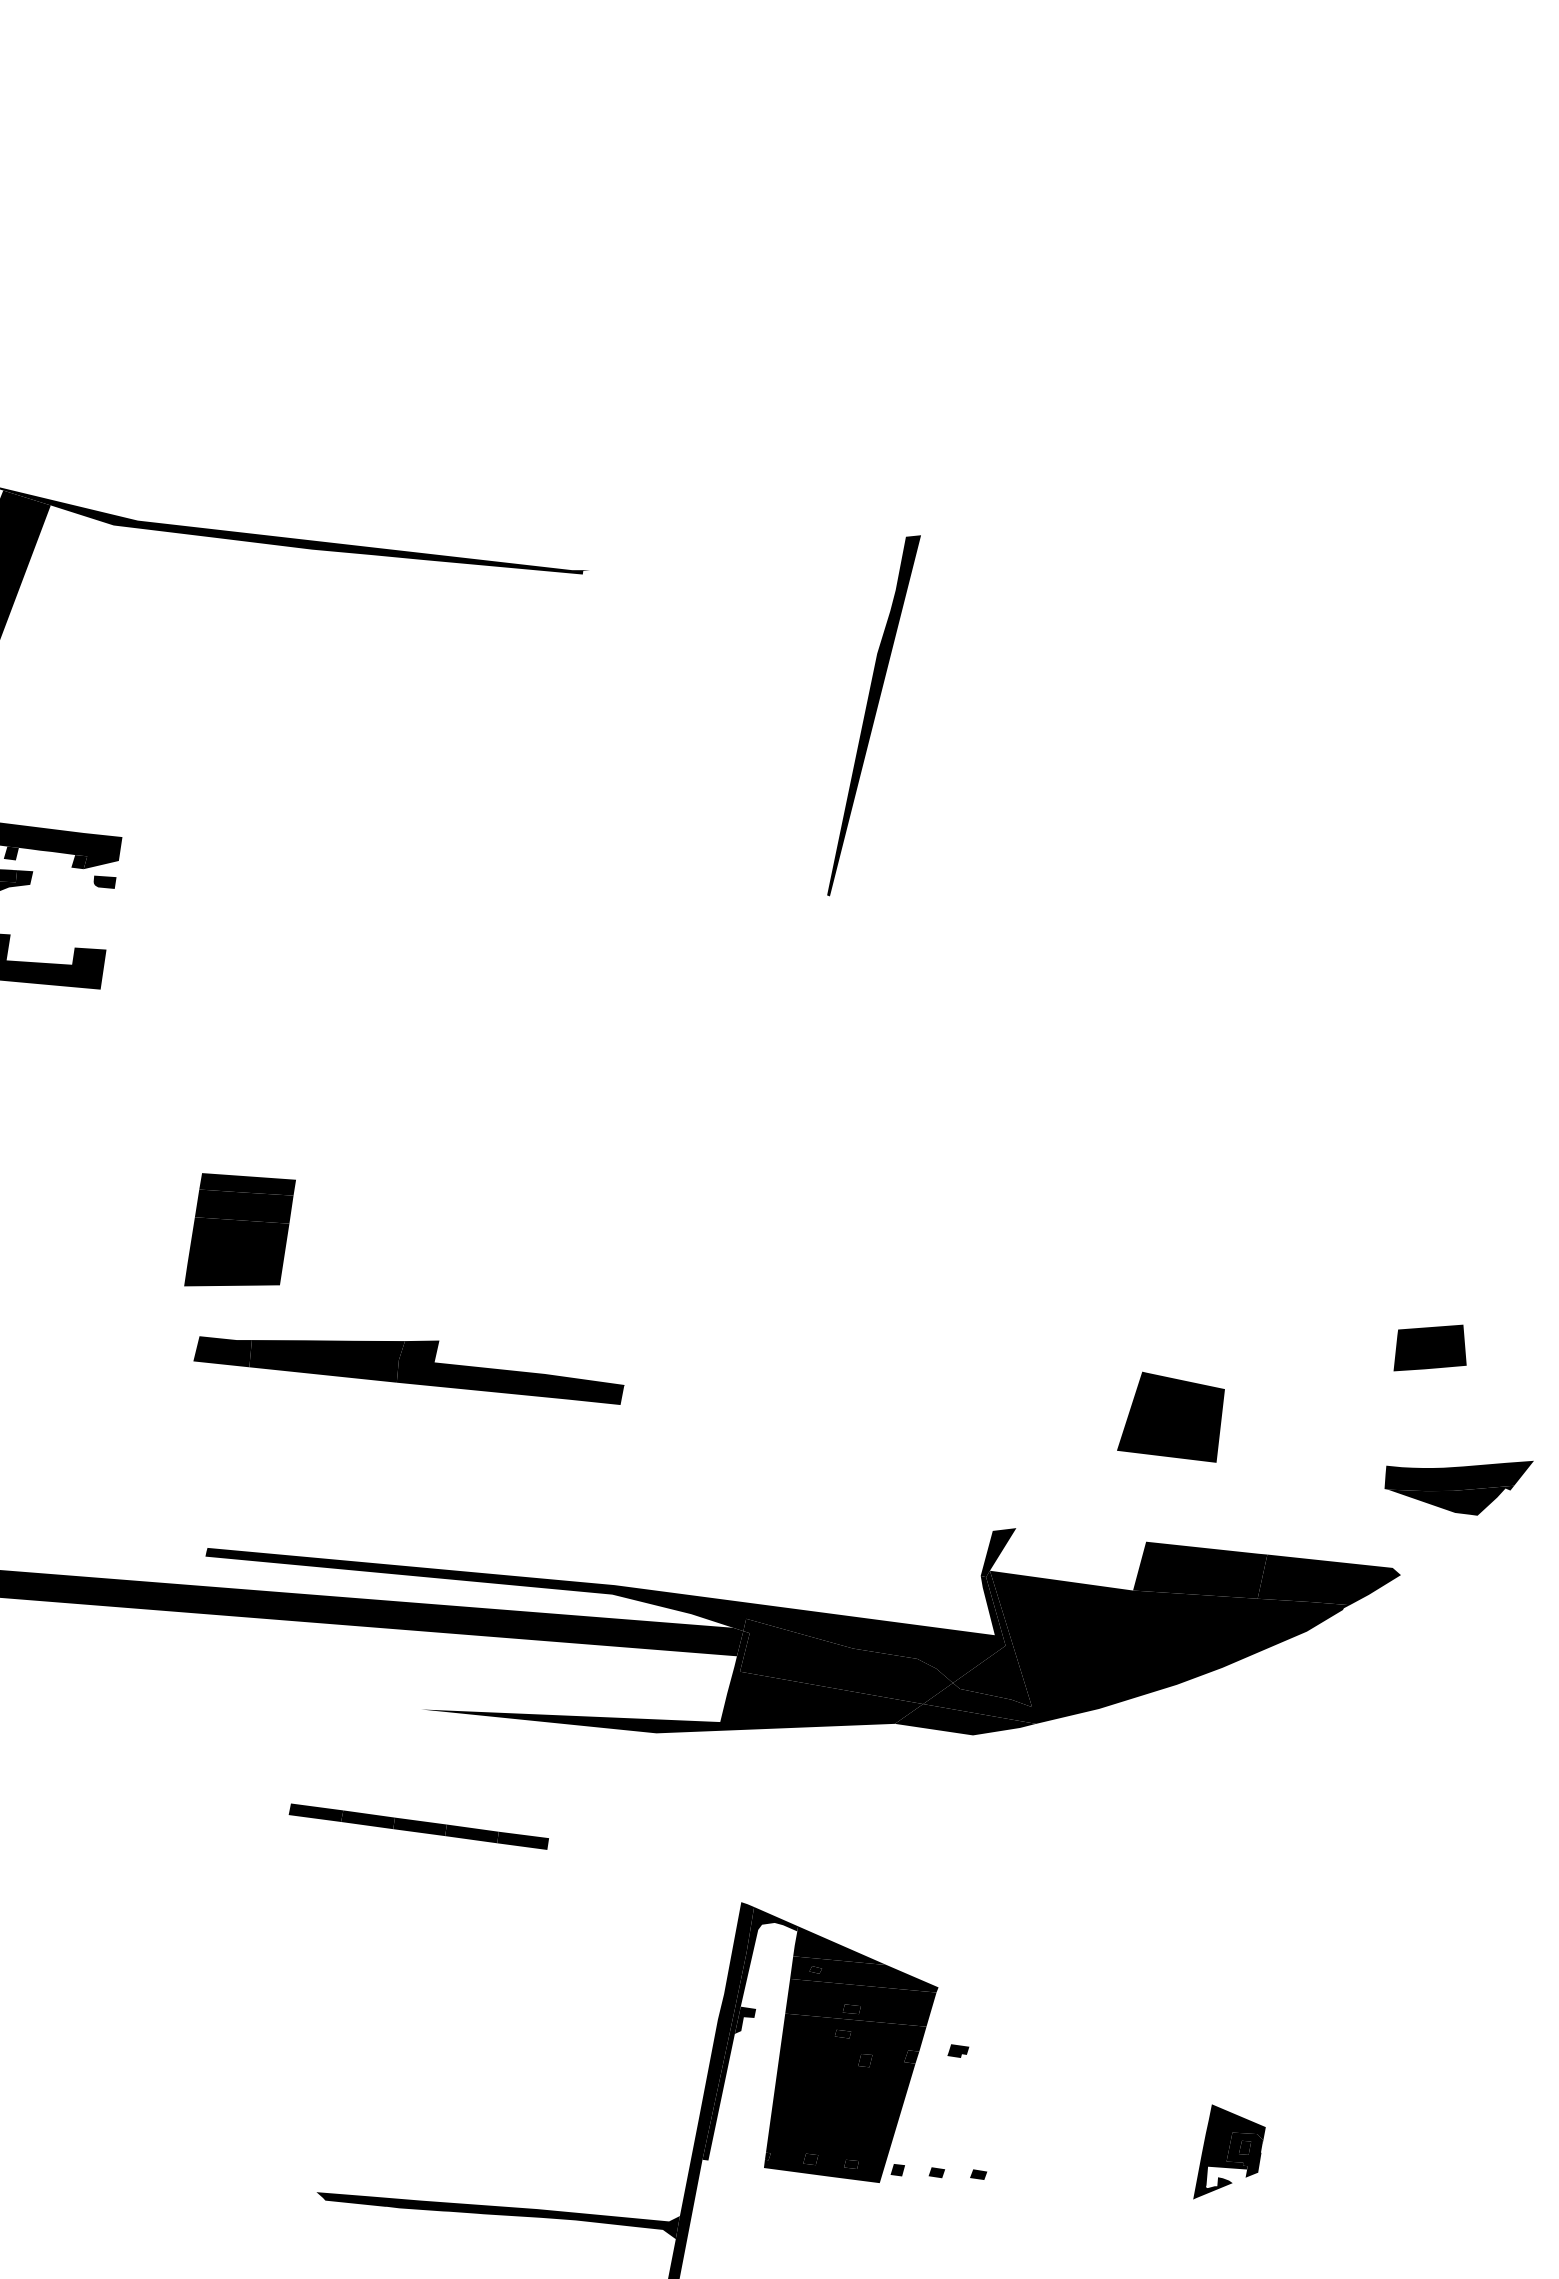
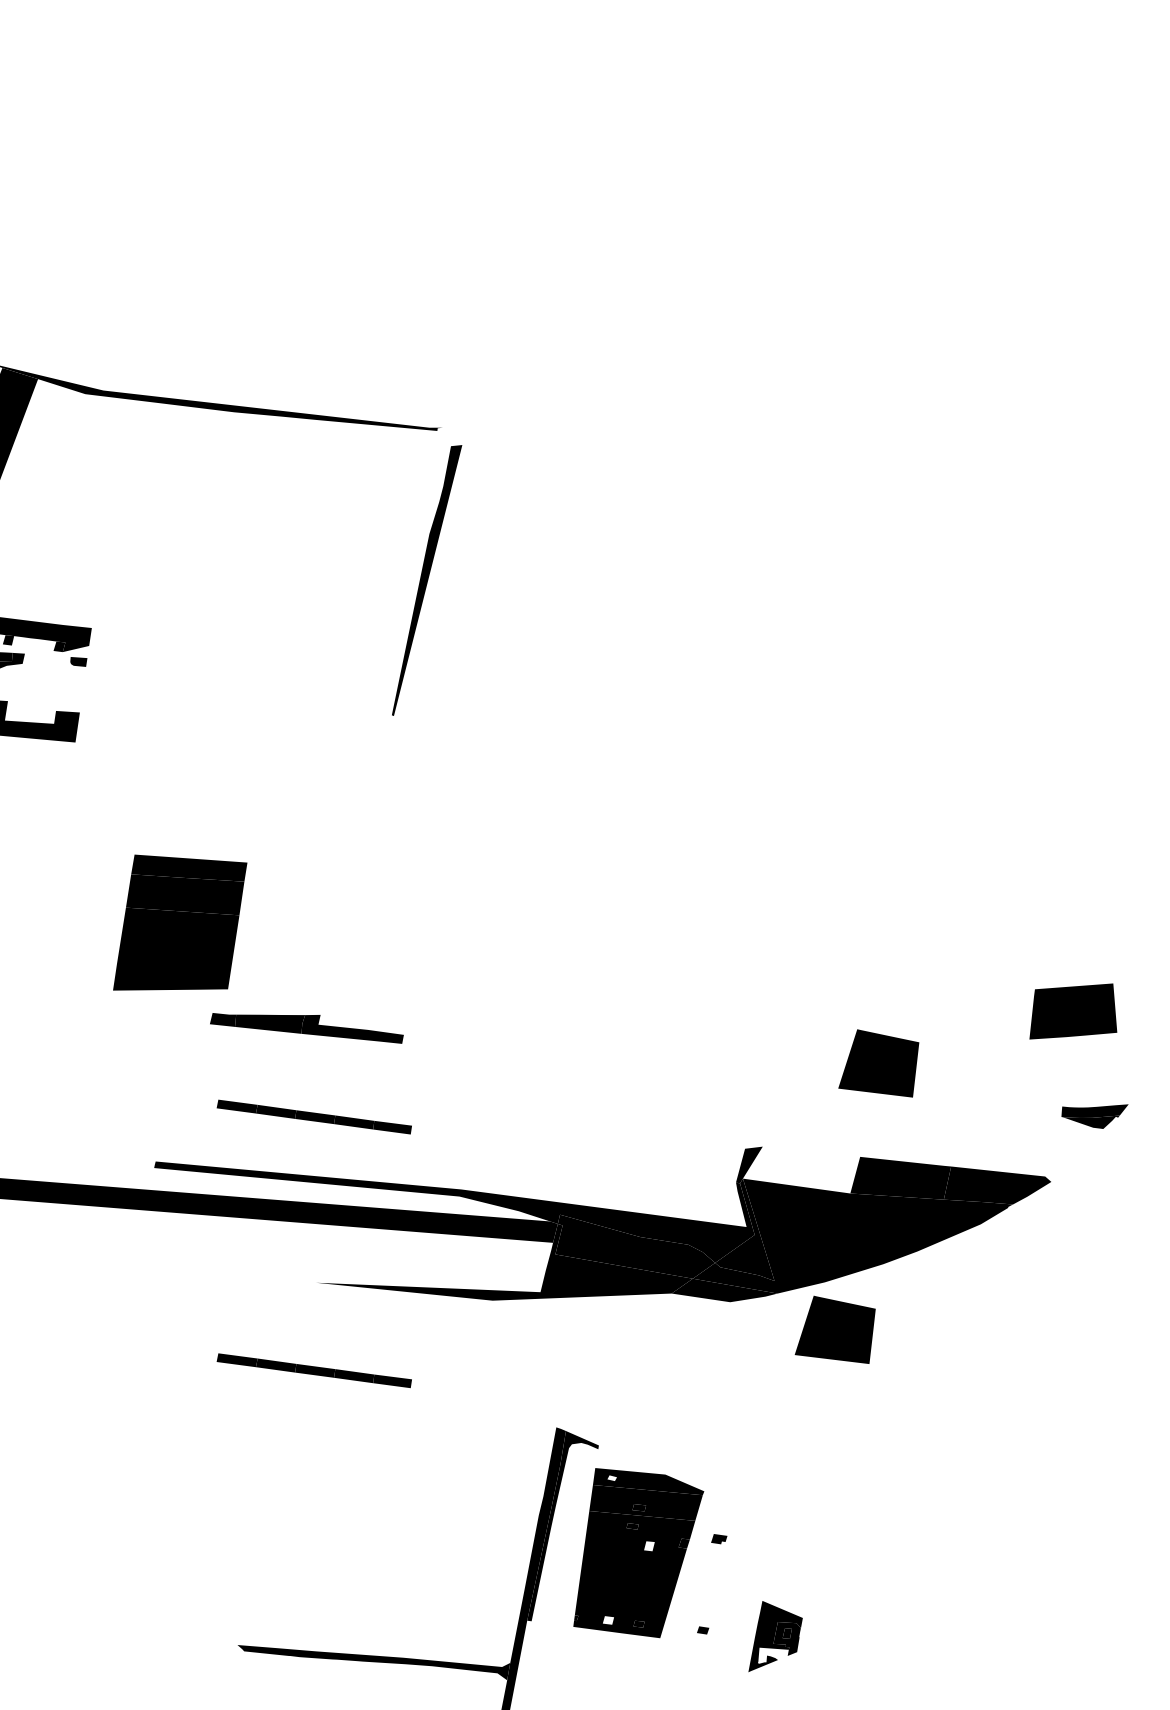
part: (873, 715) -> (426, 580), moved
part: (239, 1229) -> (179, 922), size x1.6
part: (1429, 1347) -> (1072, 1011), size x1.6
part: (408, 1370) -> (306, 1028), size x0.6
part: (1458, 1487) -> (1094, 1116), size x0.6
part: (418, 1488) -> (314, 1116), added
part: (1112, 1771) -> (834, 1329), added
fill: (839, 1945) -> (630, 1459), removed
fill: (815, 1969) -> (612, 1477), removed
fill: (745, 2019) -> (559, 1515), removed
fill: (865, 2060) -> (649, 1546), removed
part: (1229, 2151) -> (775, 1636), moved
fill: (810, 2159) -> (608, 1620), removed
fill: (897, 2169) -> (673, 1628), removed
fill: (978, 2174) -> (734, 1631), removed

